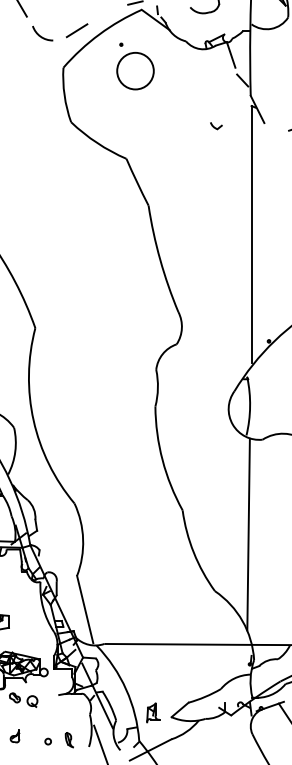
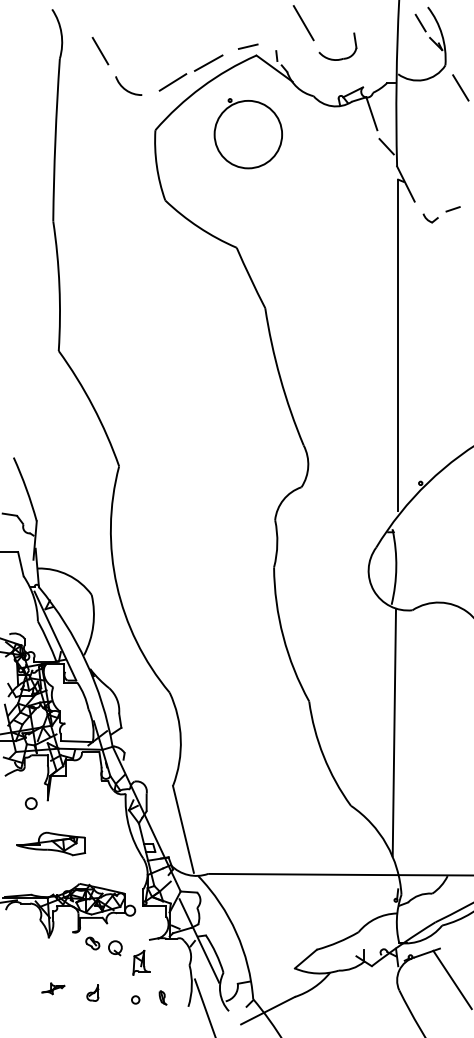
line: (104, 15) -> (208, 62), added
circle: (135, 71) -> (248, 134), size x1.43
part: (216, 126) -> (430, 218), moved
part: (153, 712) -> (141, 962), moved
part: (68, 739) -> (162, 997), size x0.71

